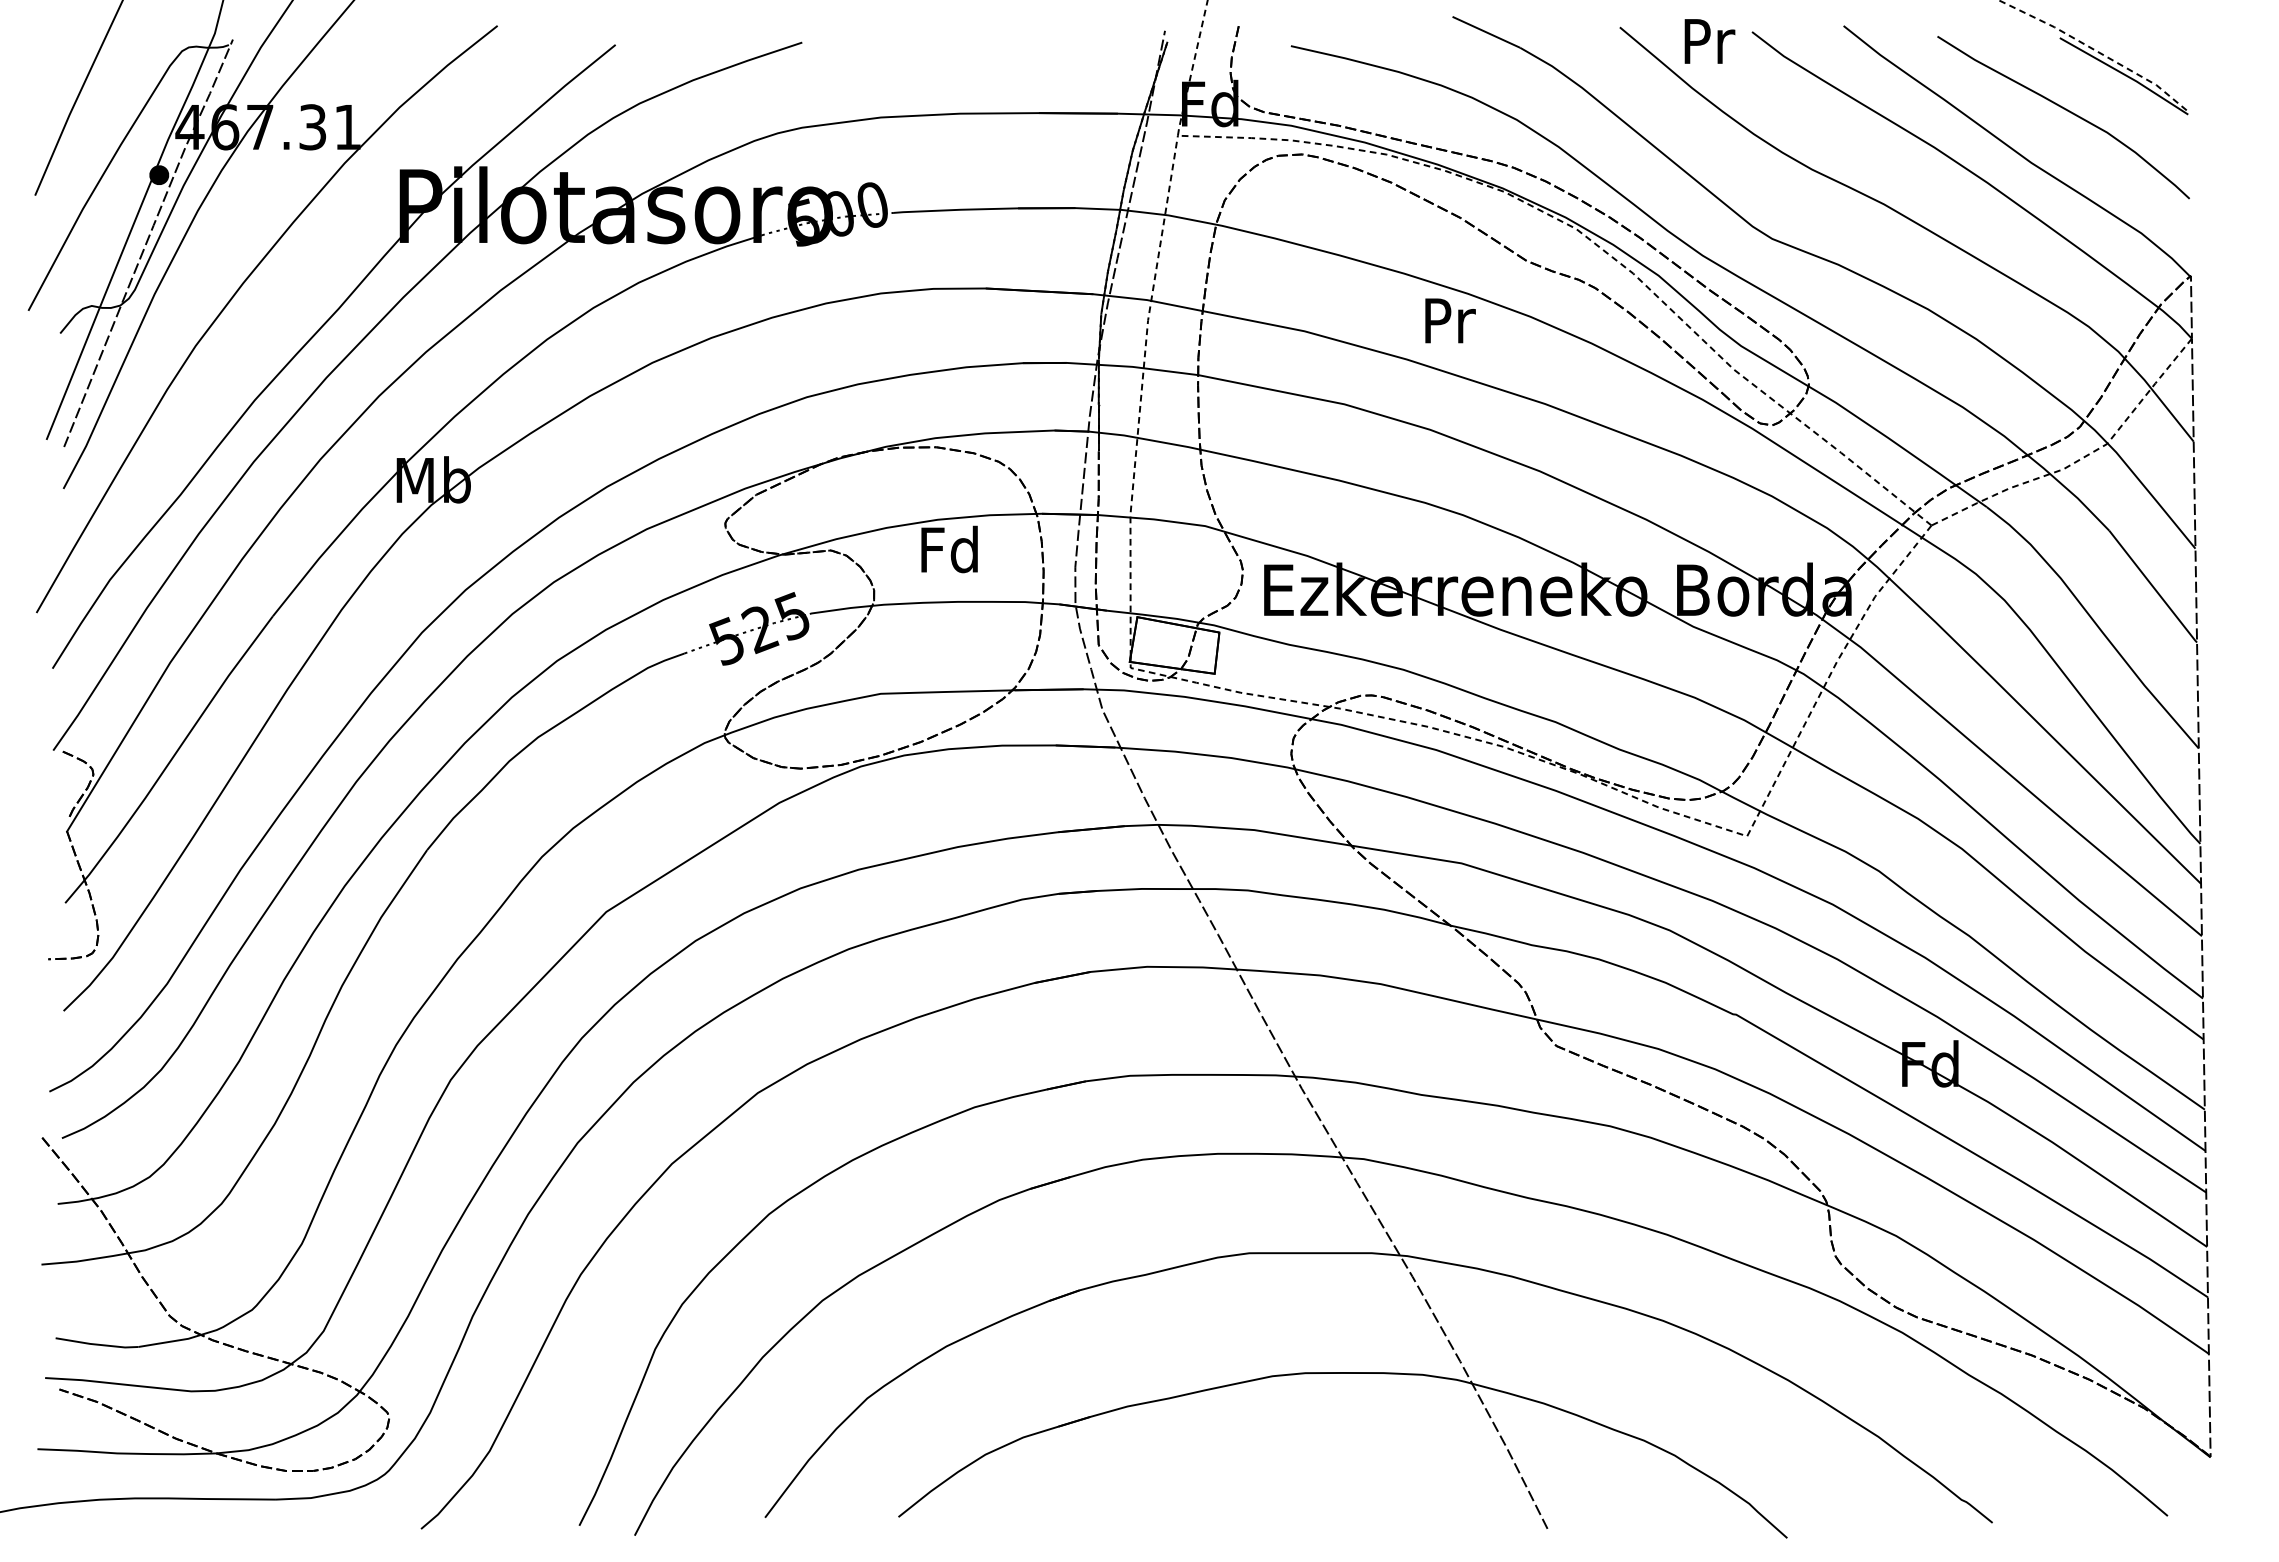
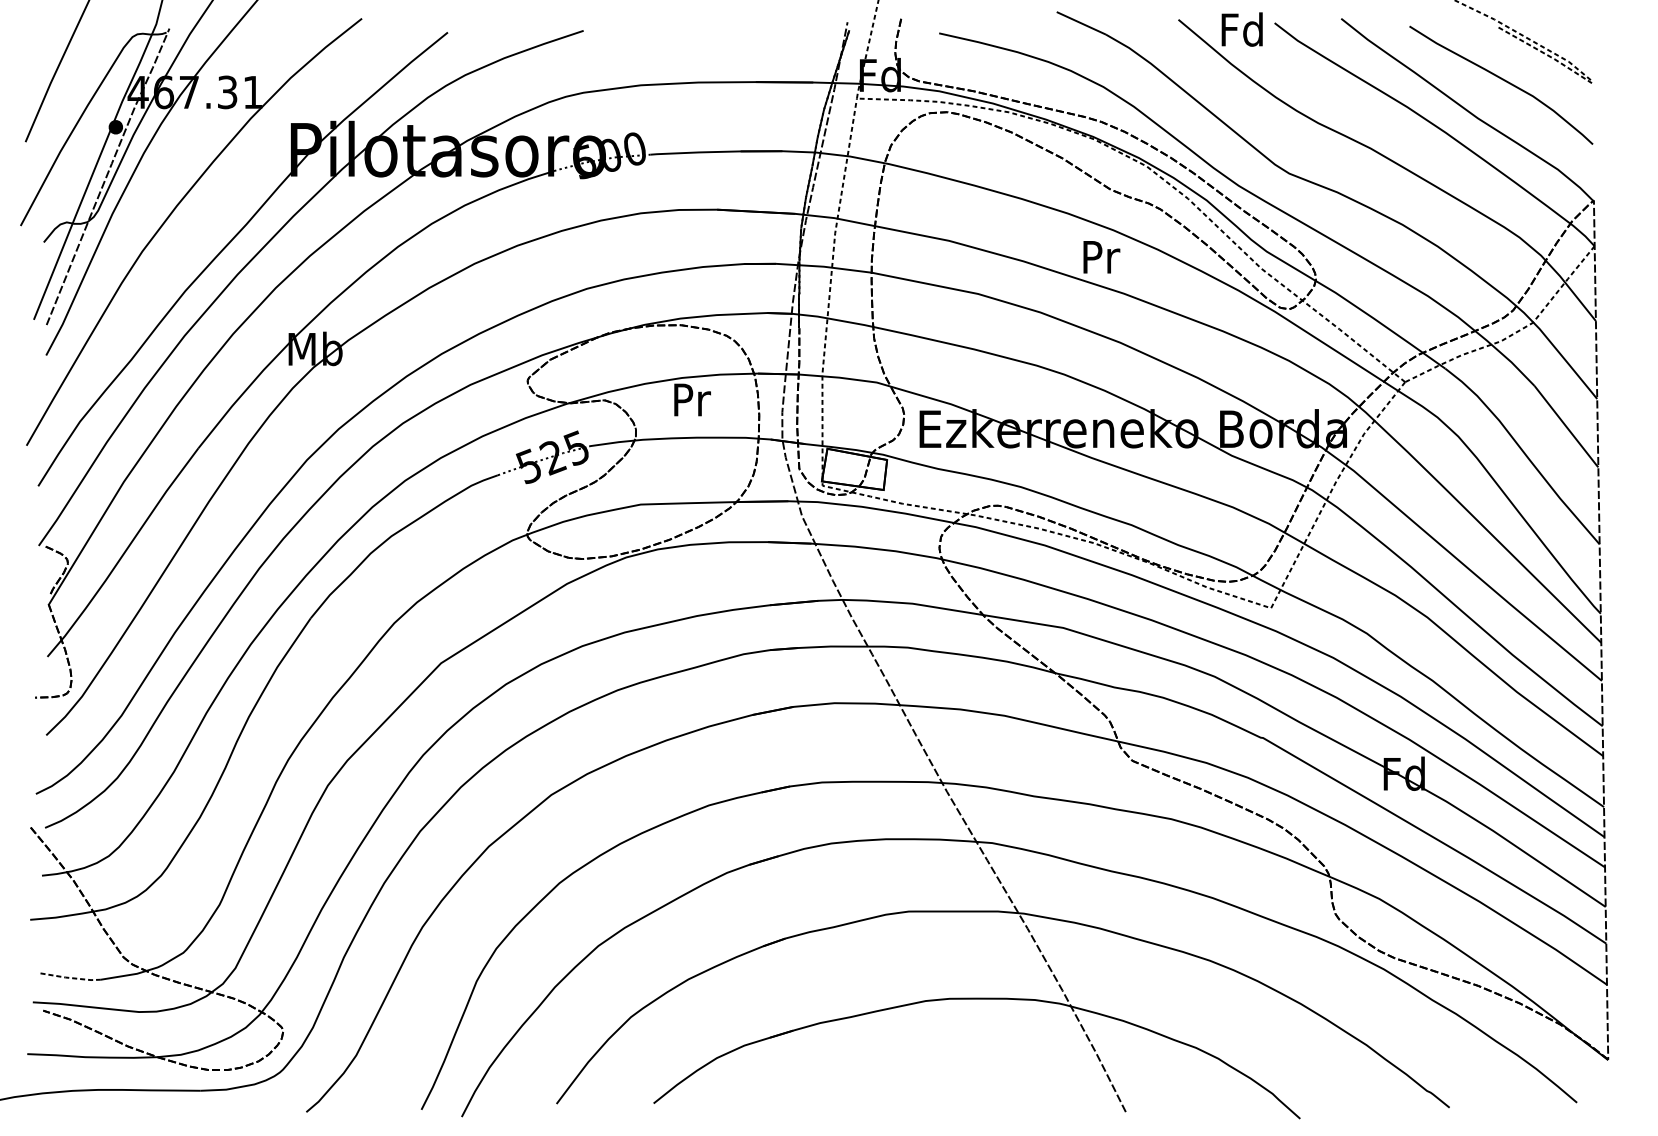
text: (1707, 40) -> (1242, 29), Pr -> Fd
line: (2125, 75) -> (1546, 54), solid -> dashed
text: (1450, 320) -> (1101, 256), moved
text: (949, 549) -> (690, 399), Fd -> Pr
line: (97, 1344) -> (70, 977), solid -> dashed

